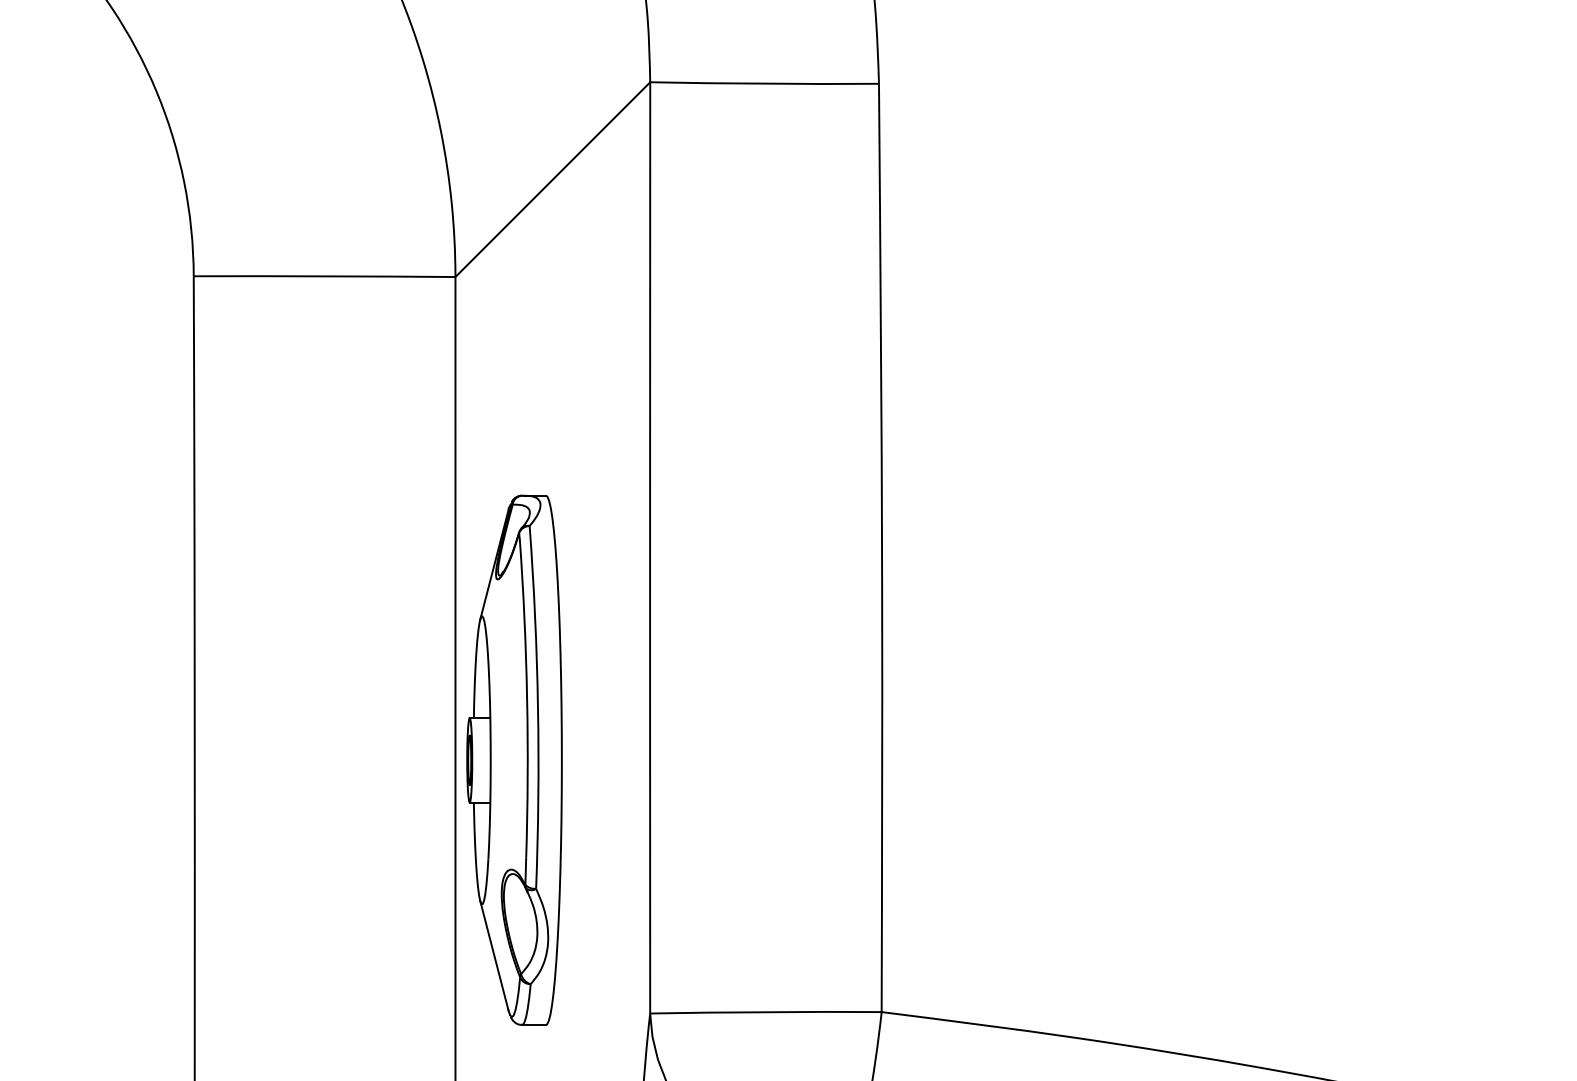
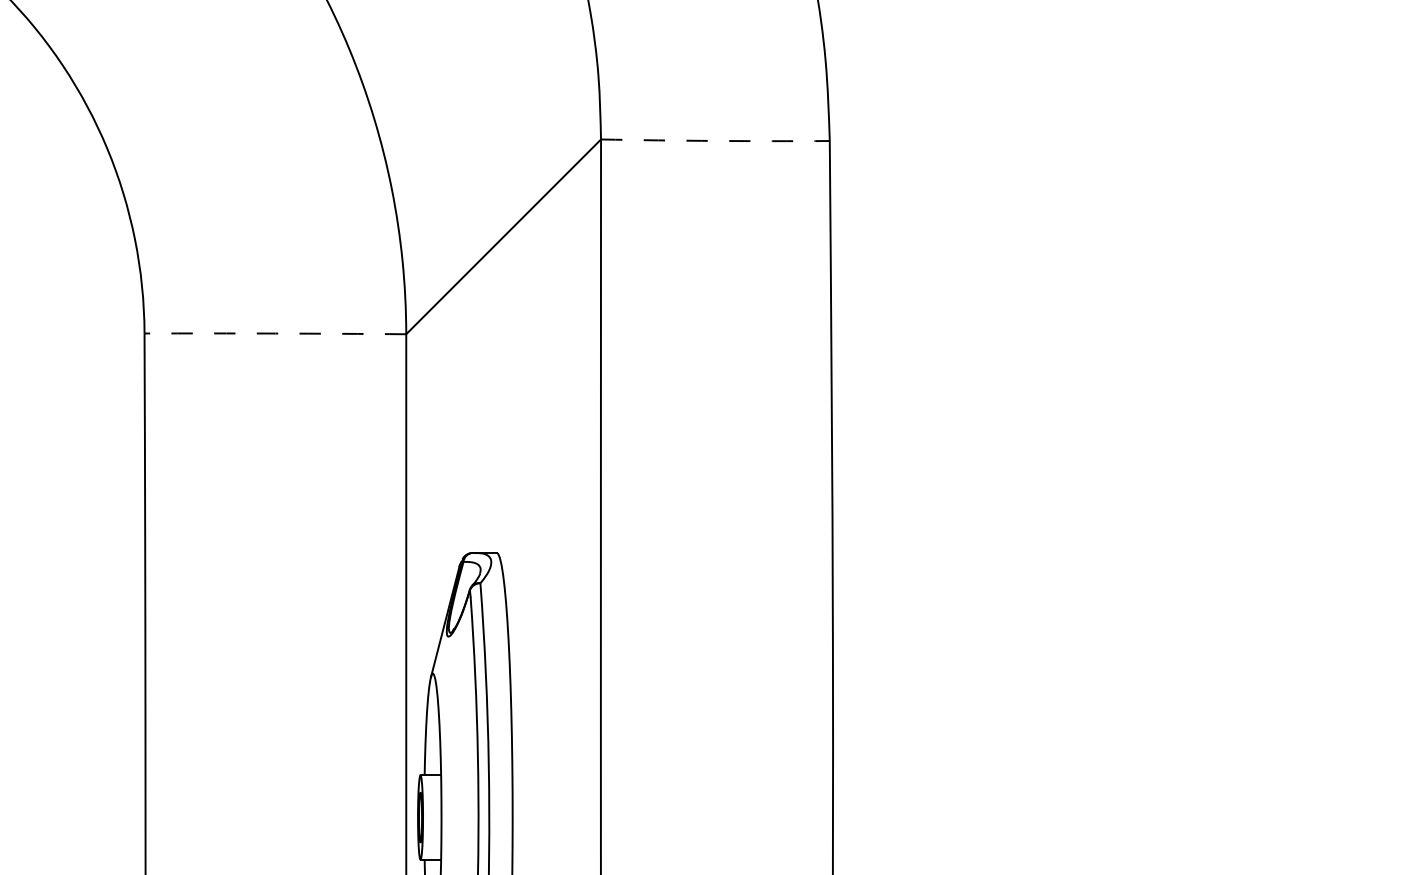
arc: (764, 83) -> (715, 140), solid -> dashed
arc: (324, 276) -> (275, 333), solid -> dashed

